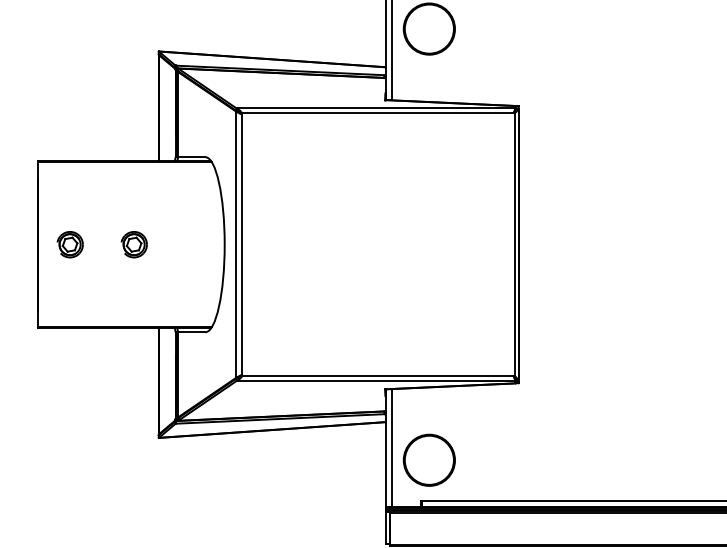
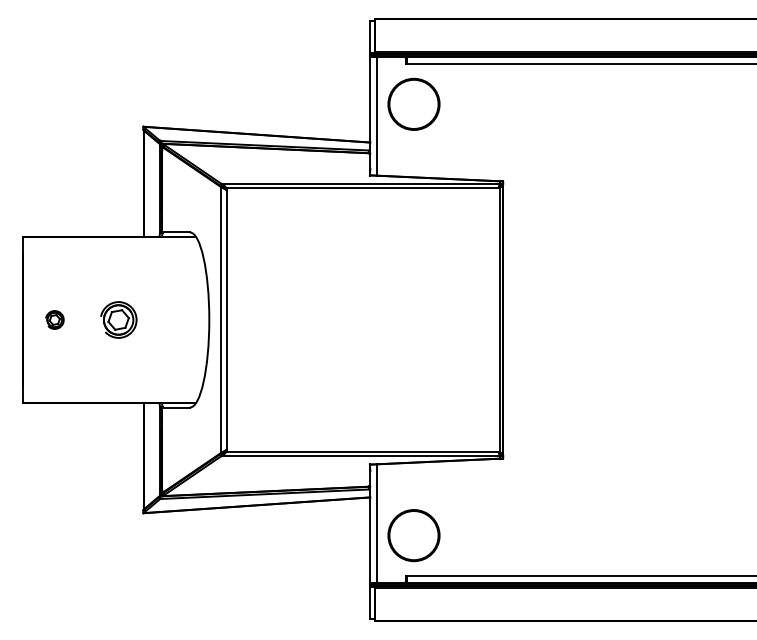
part: (69, 244) -> (54, 319), size x0.7
part: (133, 244) -> (118, 319), size x1.4

